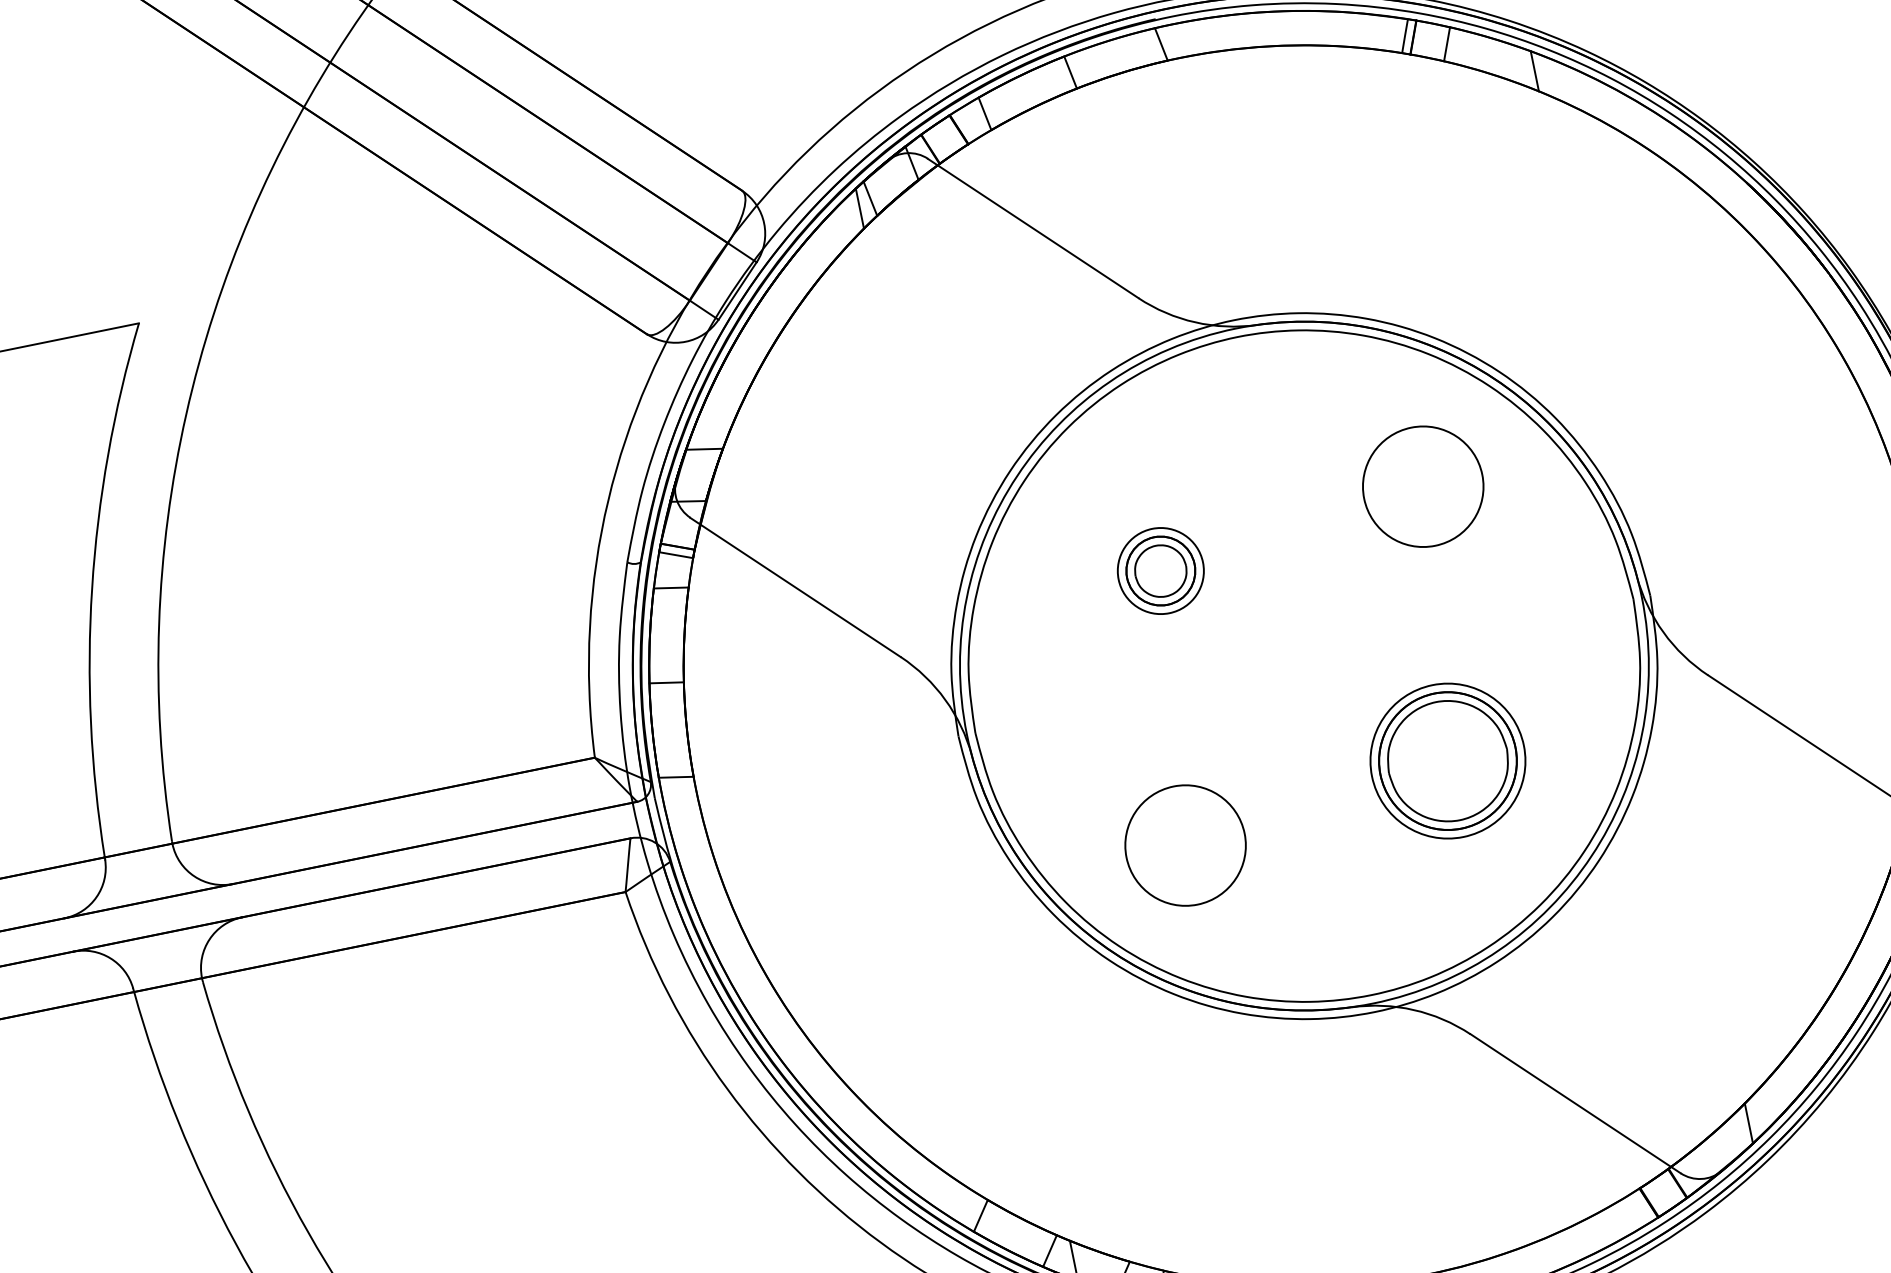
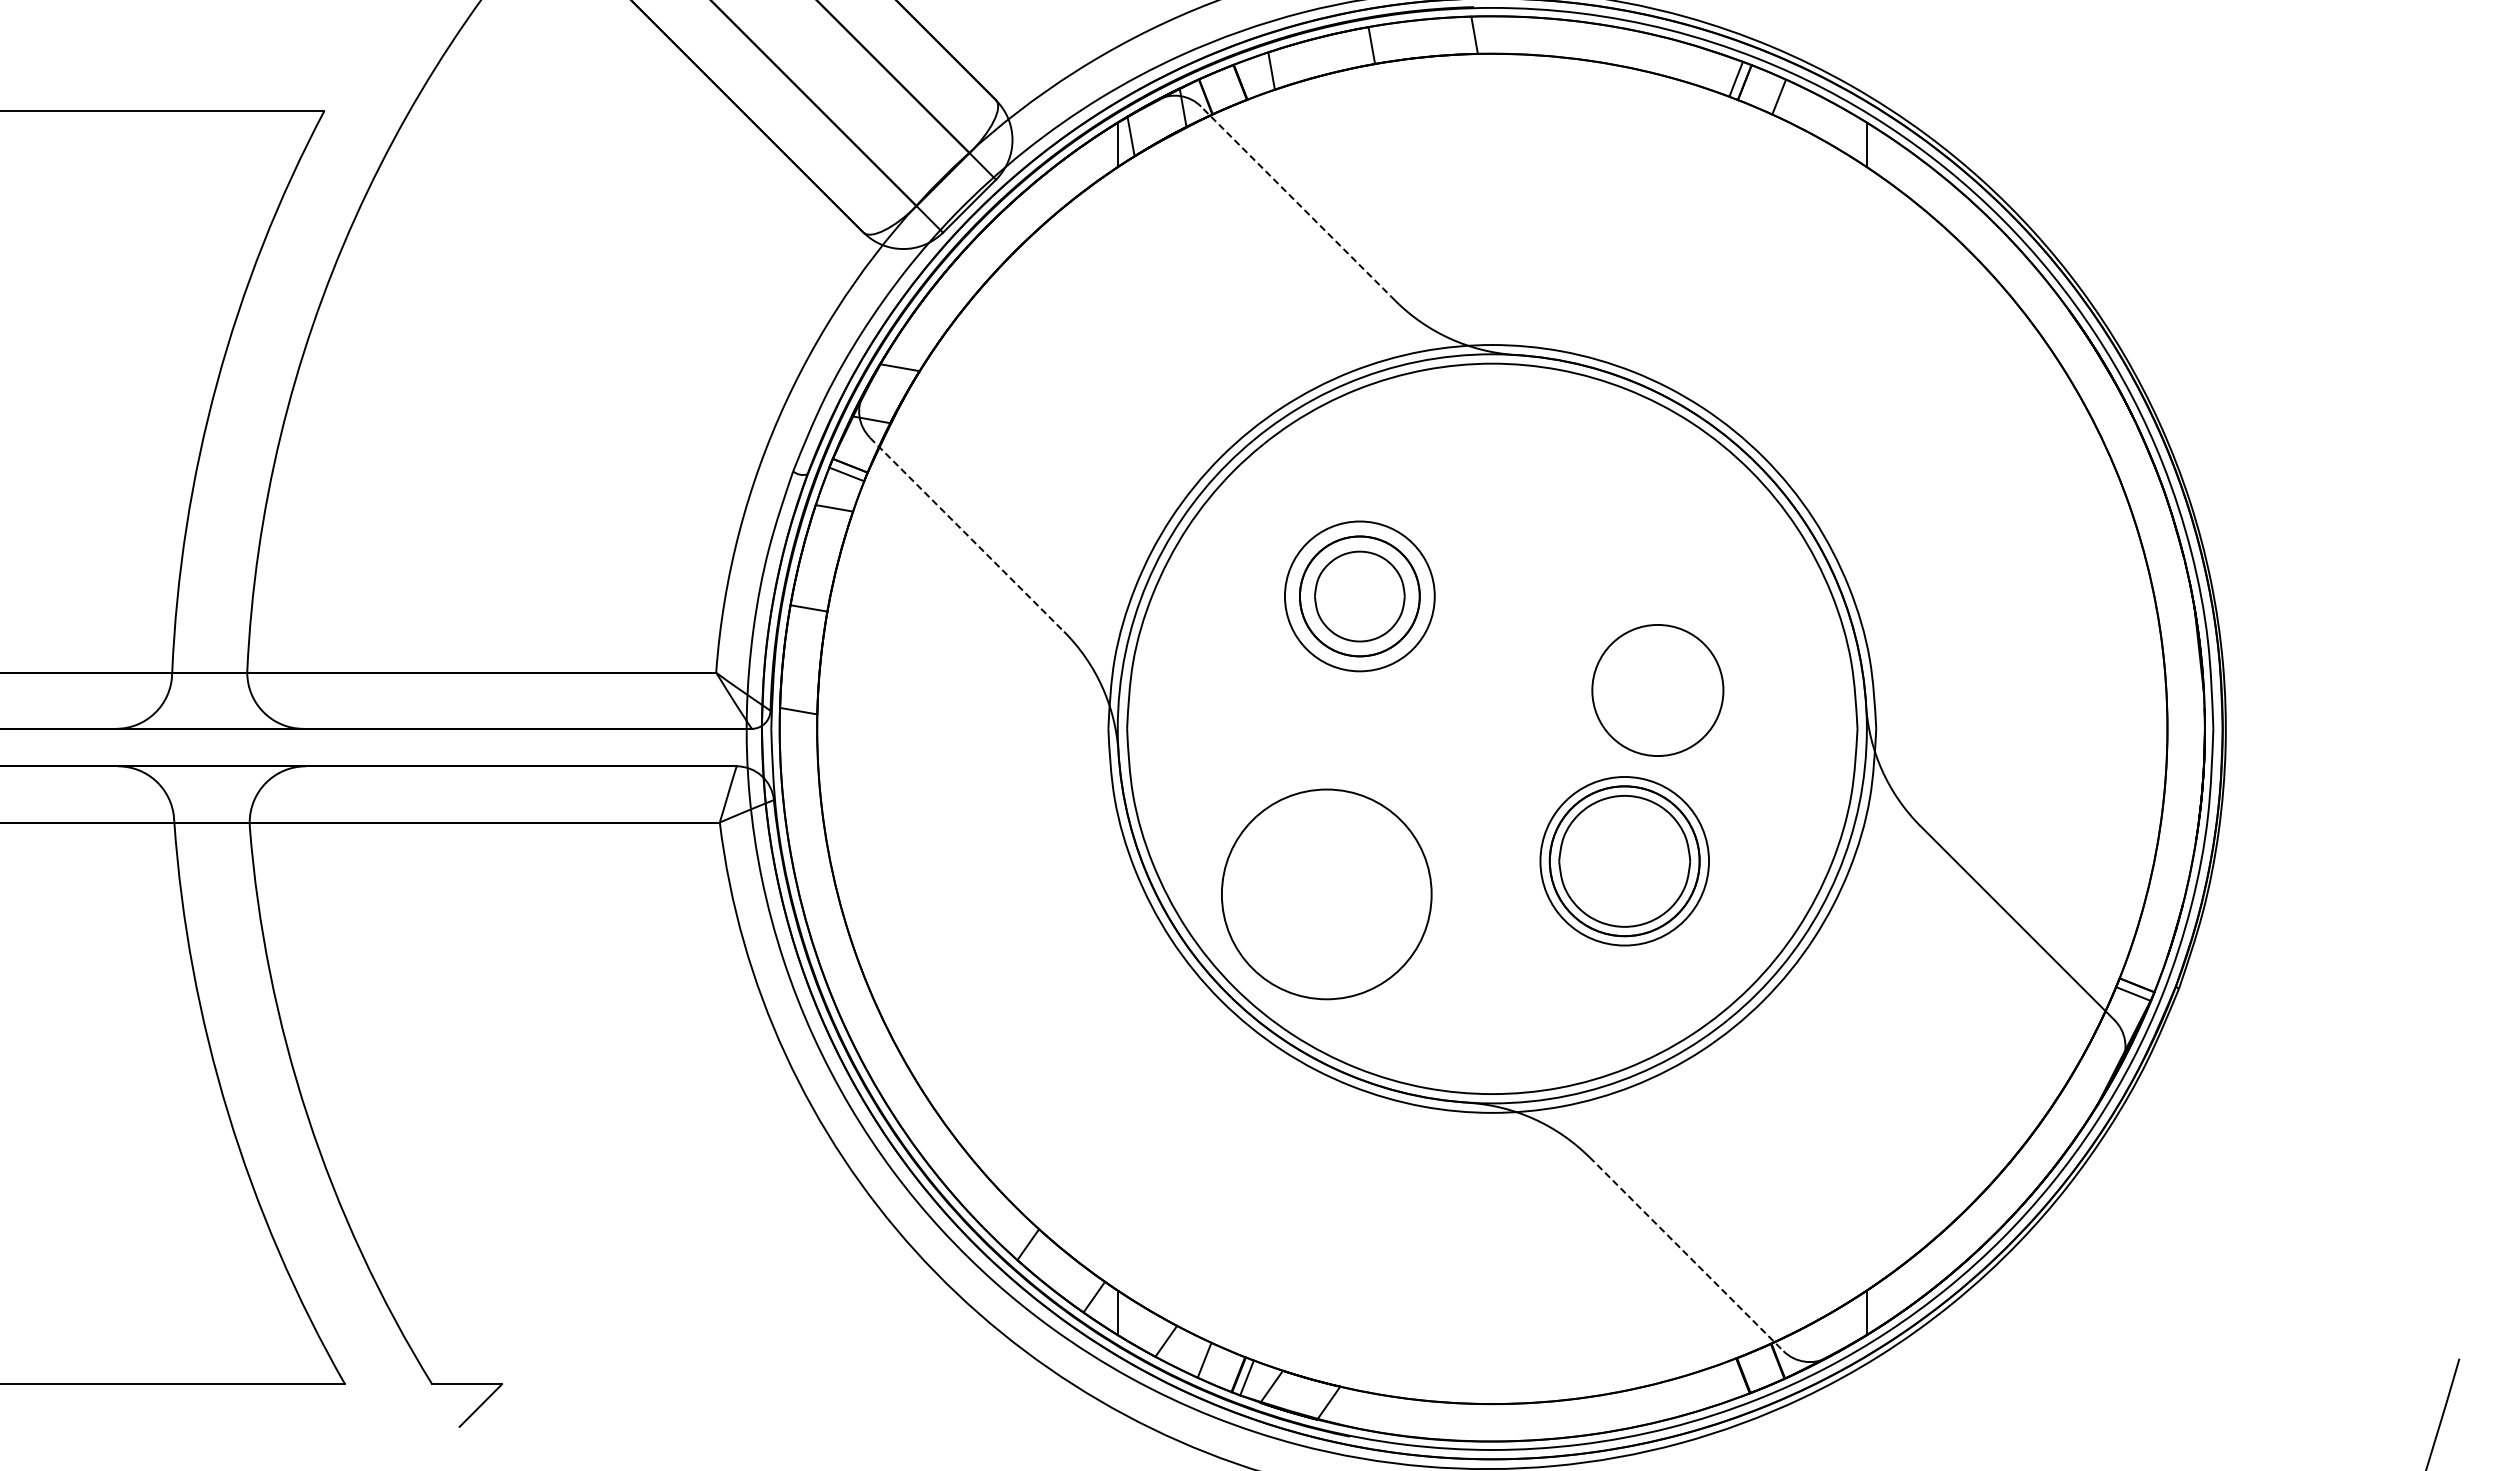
line: (1032, 228) -> (1297, 203), solid -> dashed
circle: (1422, 486) -> (1657, 690), moved
part: (1160, 571) -> (1359, 596), size x1.6
line: (796, 588) -> (967, 535), solid -> dashed
circle: (1185, 844) -> (1326, 893), size x1.6
line: (1575, 1104) -> (1686, 1254), solid -> dashed

